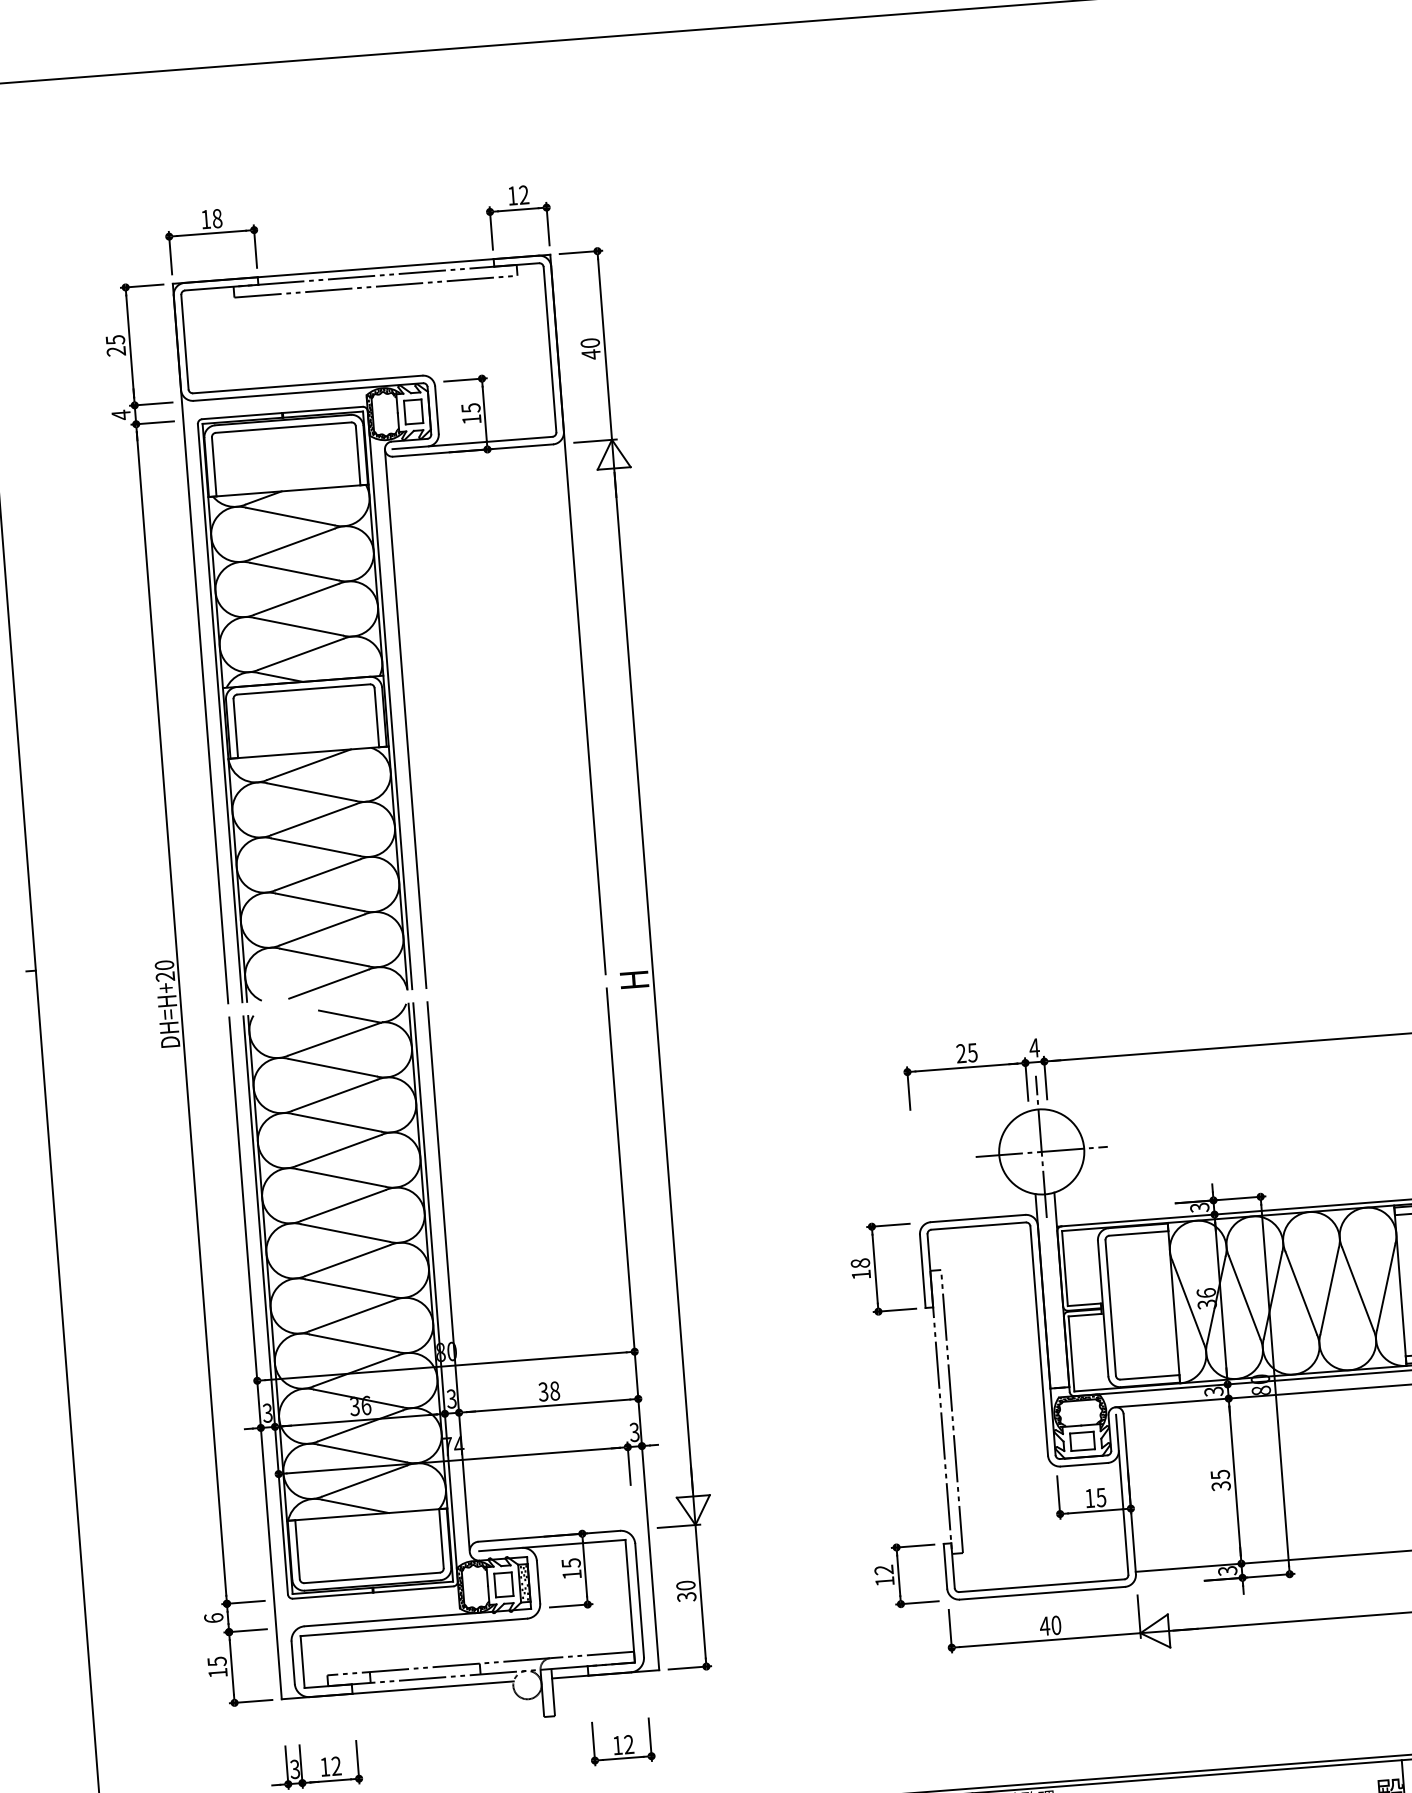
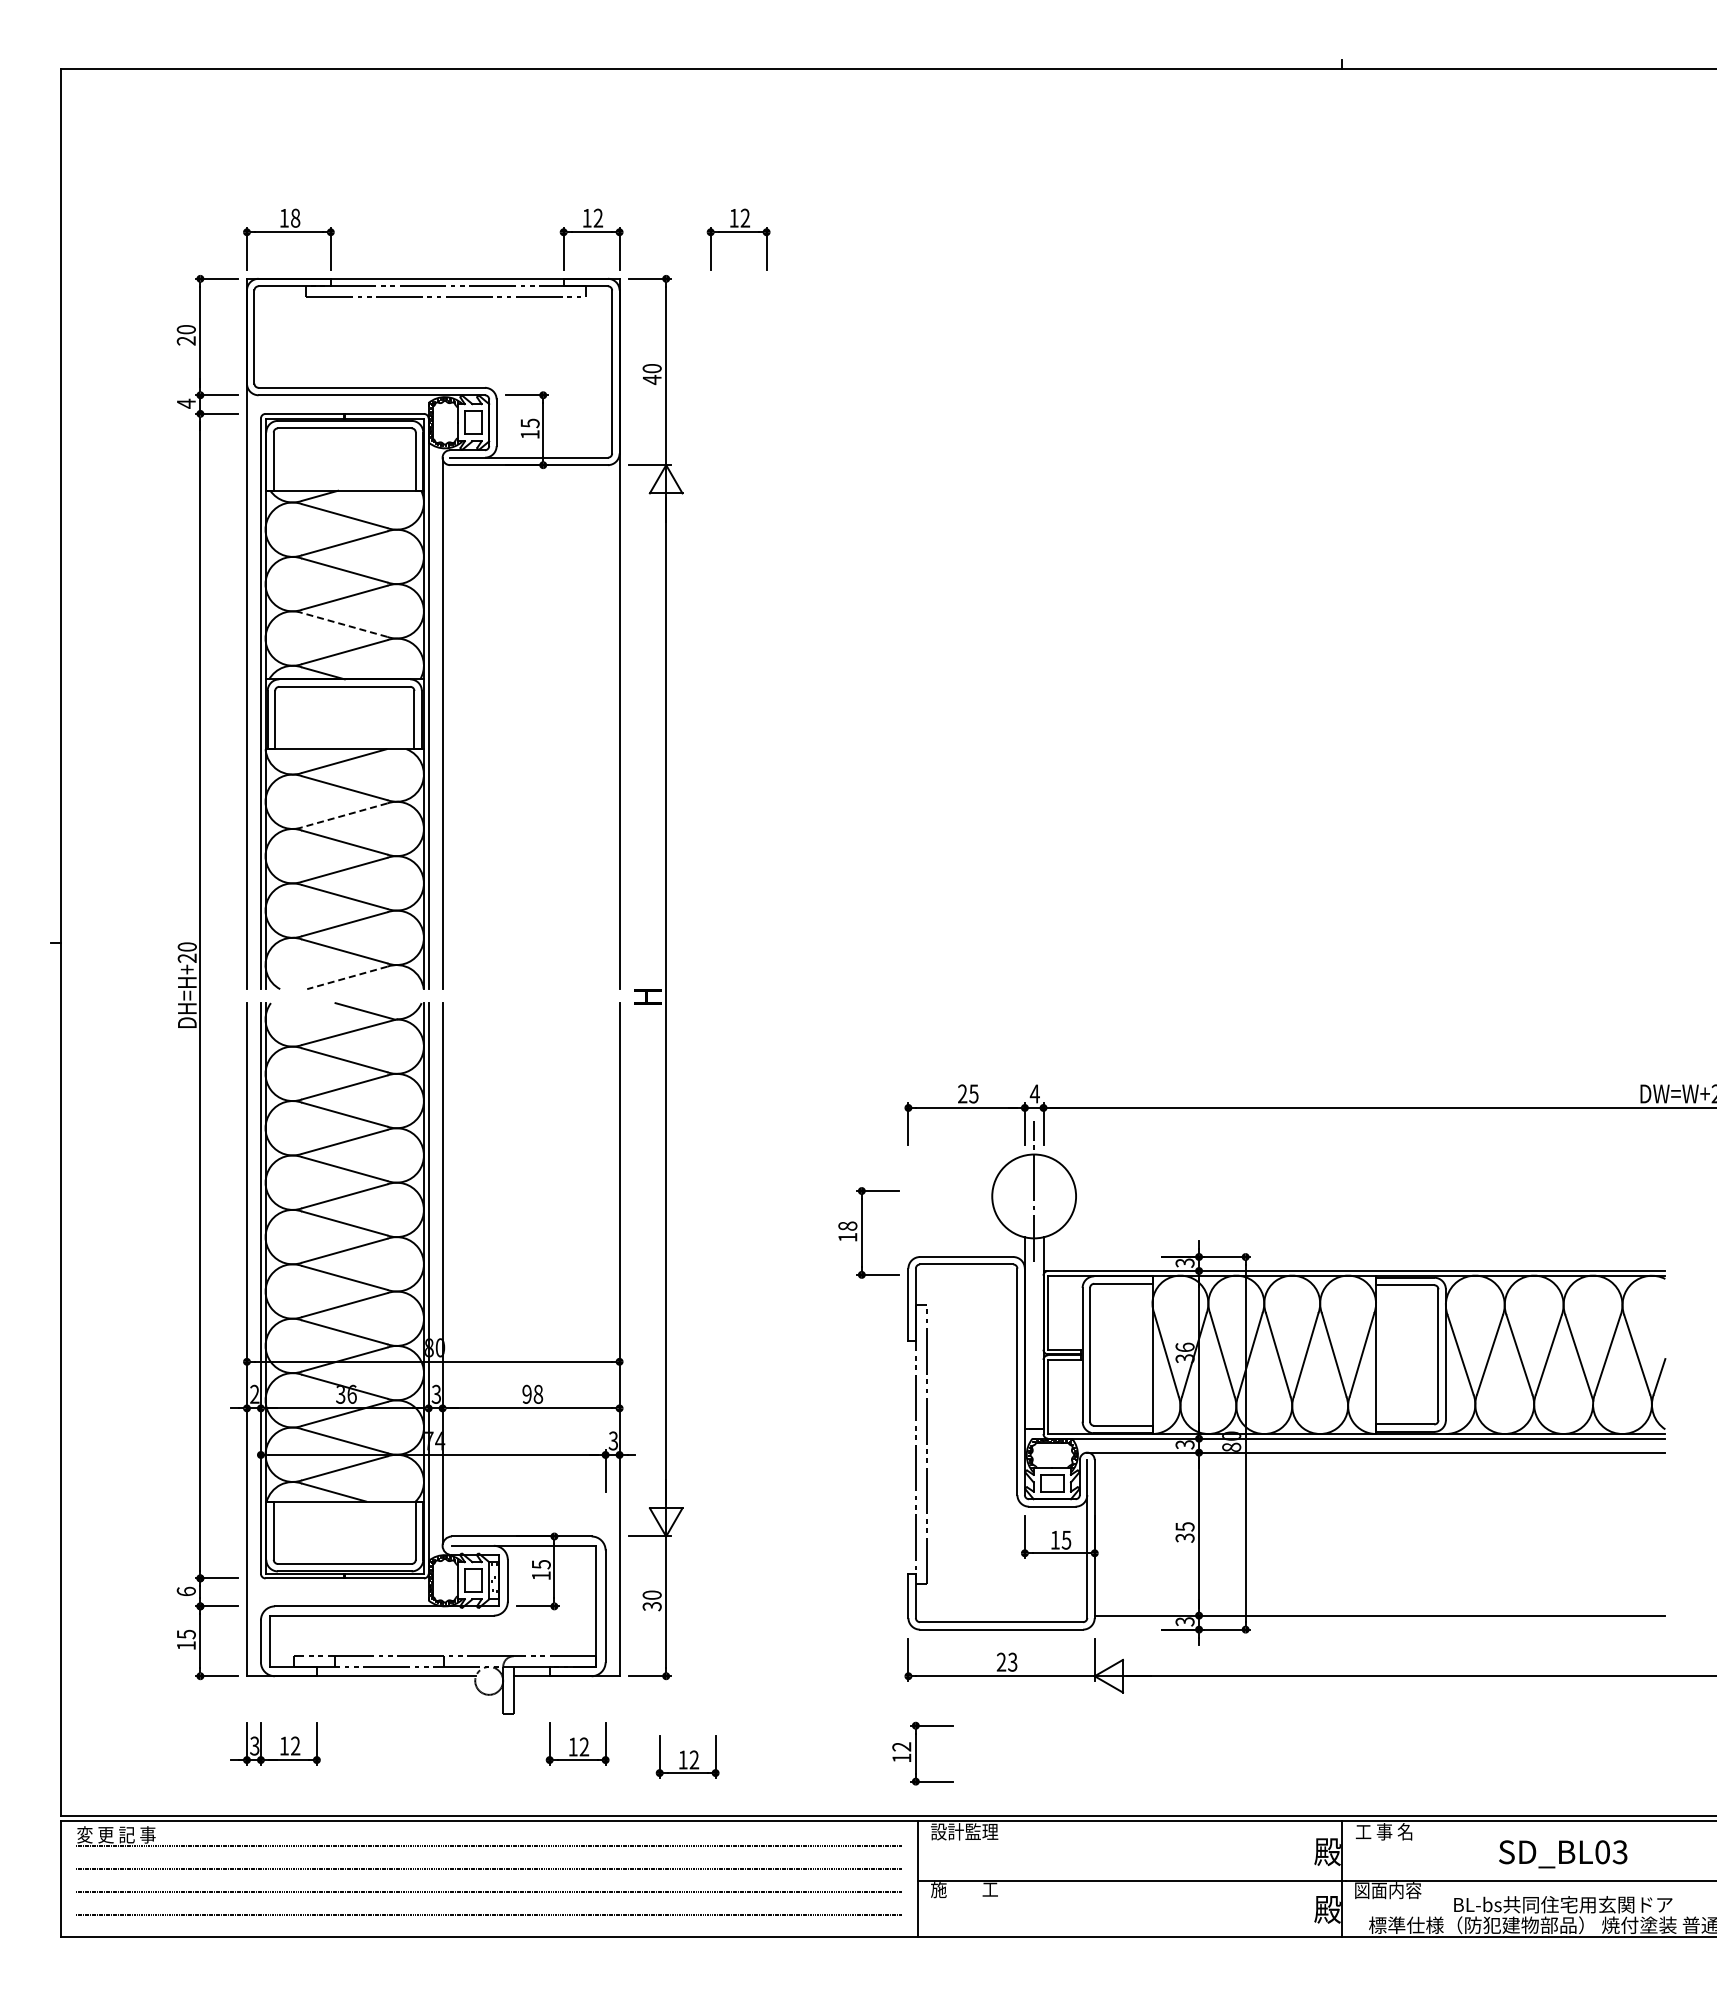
part: (667, 198) -> (738, 232), added
text: (114, 339) -> (185, 329), 25 -> 20
line: (298, 626) -> (344, 624), solid -> dashed
line: (313, 819) -> (344, 815), solid -> dashed
line: (329, 983) -> (347, 977), solid -> dashed
line: (1041, 1152) -> (1033, 1196), removed
part: (881, 1268) -> (868, 1232), moved
text: (542, 1392) -> (526, 1394), 38 -> 98
text: (267, 1413) -> (254, 1394), 3 -> 2
part: (905, 1575) -> (922, 1753), moved
text: (1049, 1625) -> (1006, 1661), 40 -> 23
part: (734, 1746) -> (687, 1756), added

